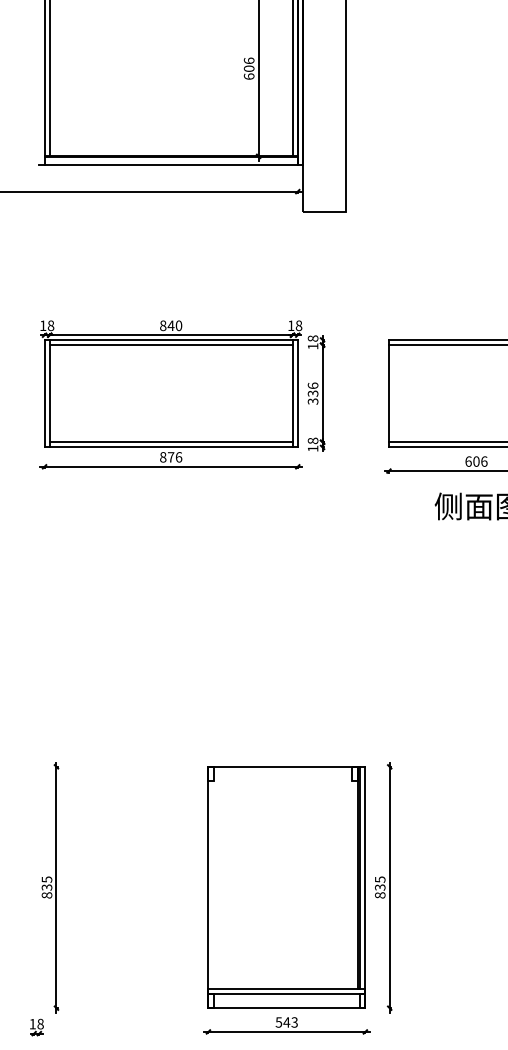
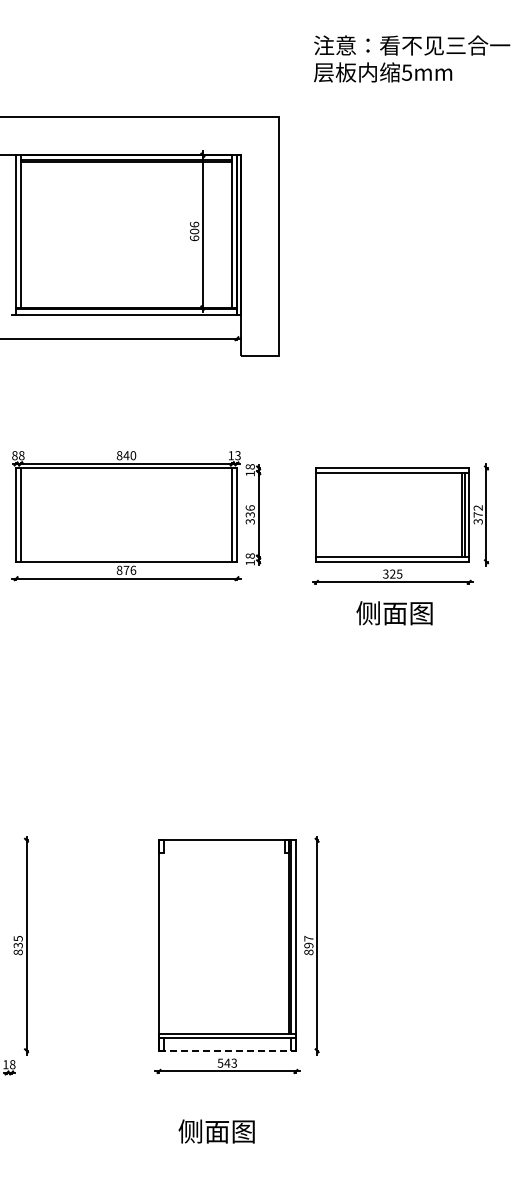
text: (42, 325) -> (14, 455), 18 -> 88
text: (298, 325) -> (237, 455), 18 -> 13
line: (171, 345) -> (126, 472), removed
line: (171, 442) -> (126, 557), removed
text: (476, 460) -> (392, 573), 606 -> 325
text: (379, 882) -> (308, 941), 835 -> 897
line: (286, 1007) -> (227, 1050), solid -> dashed

